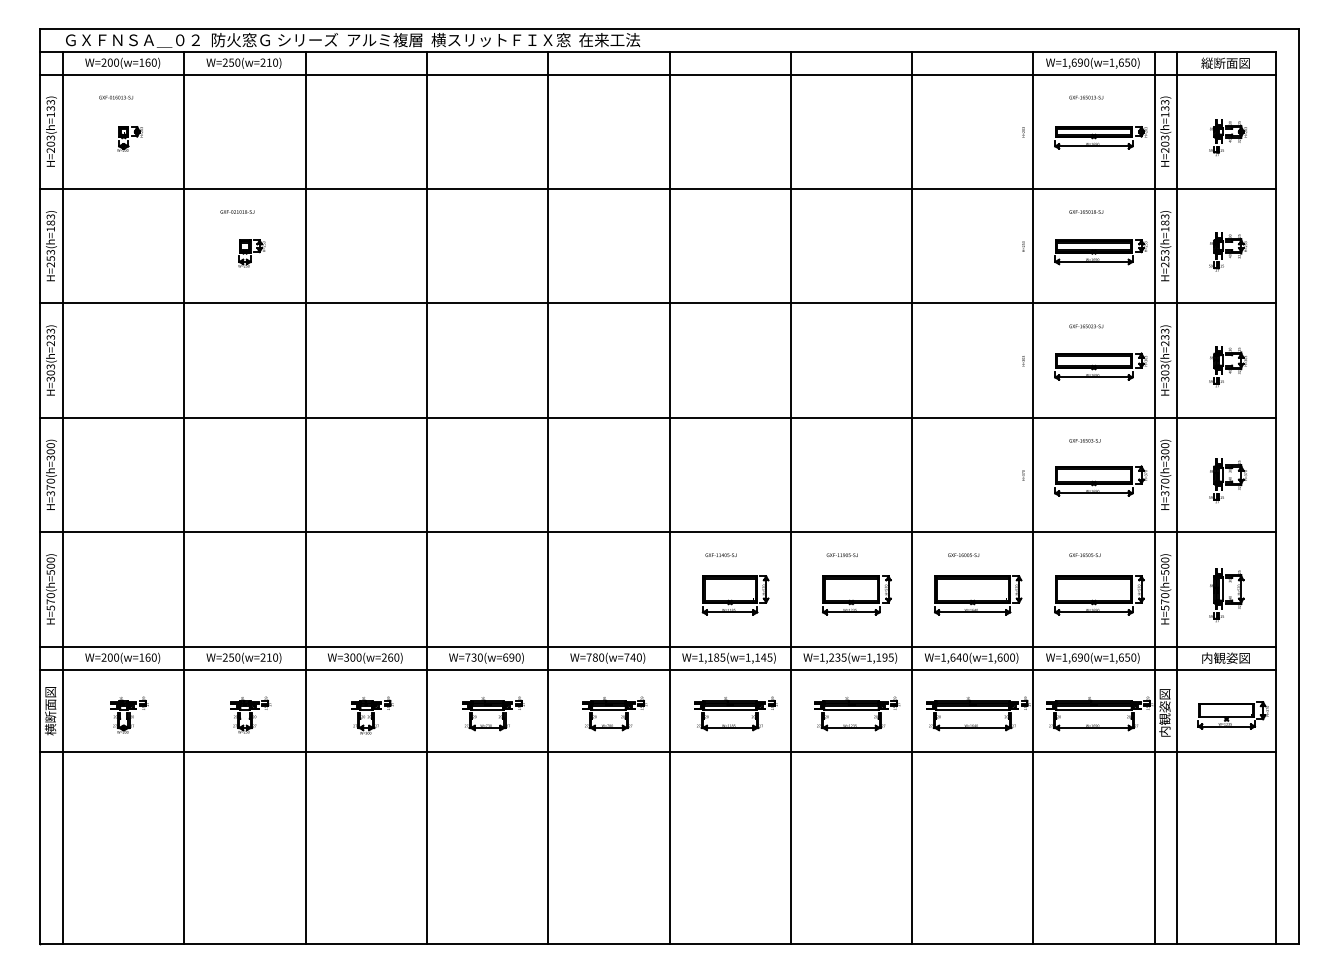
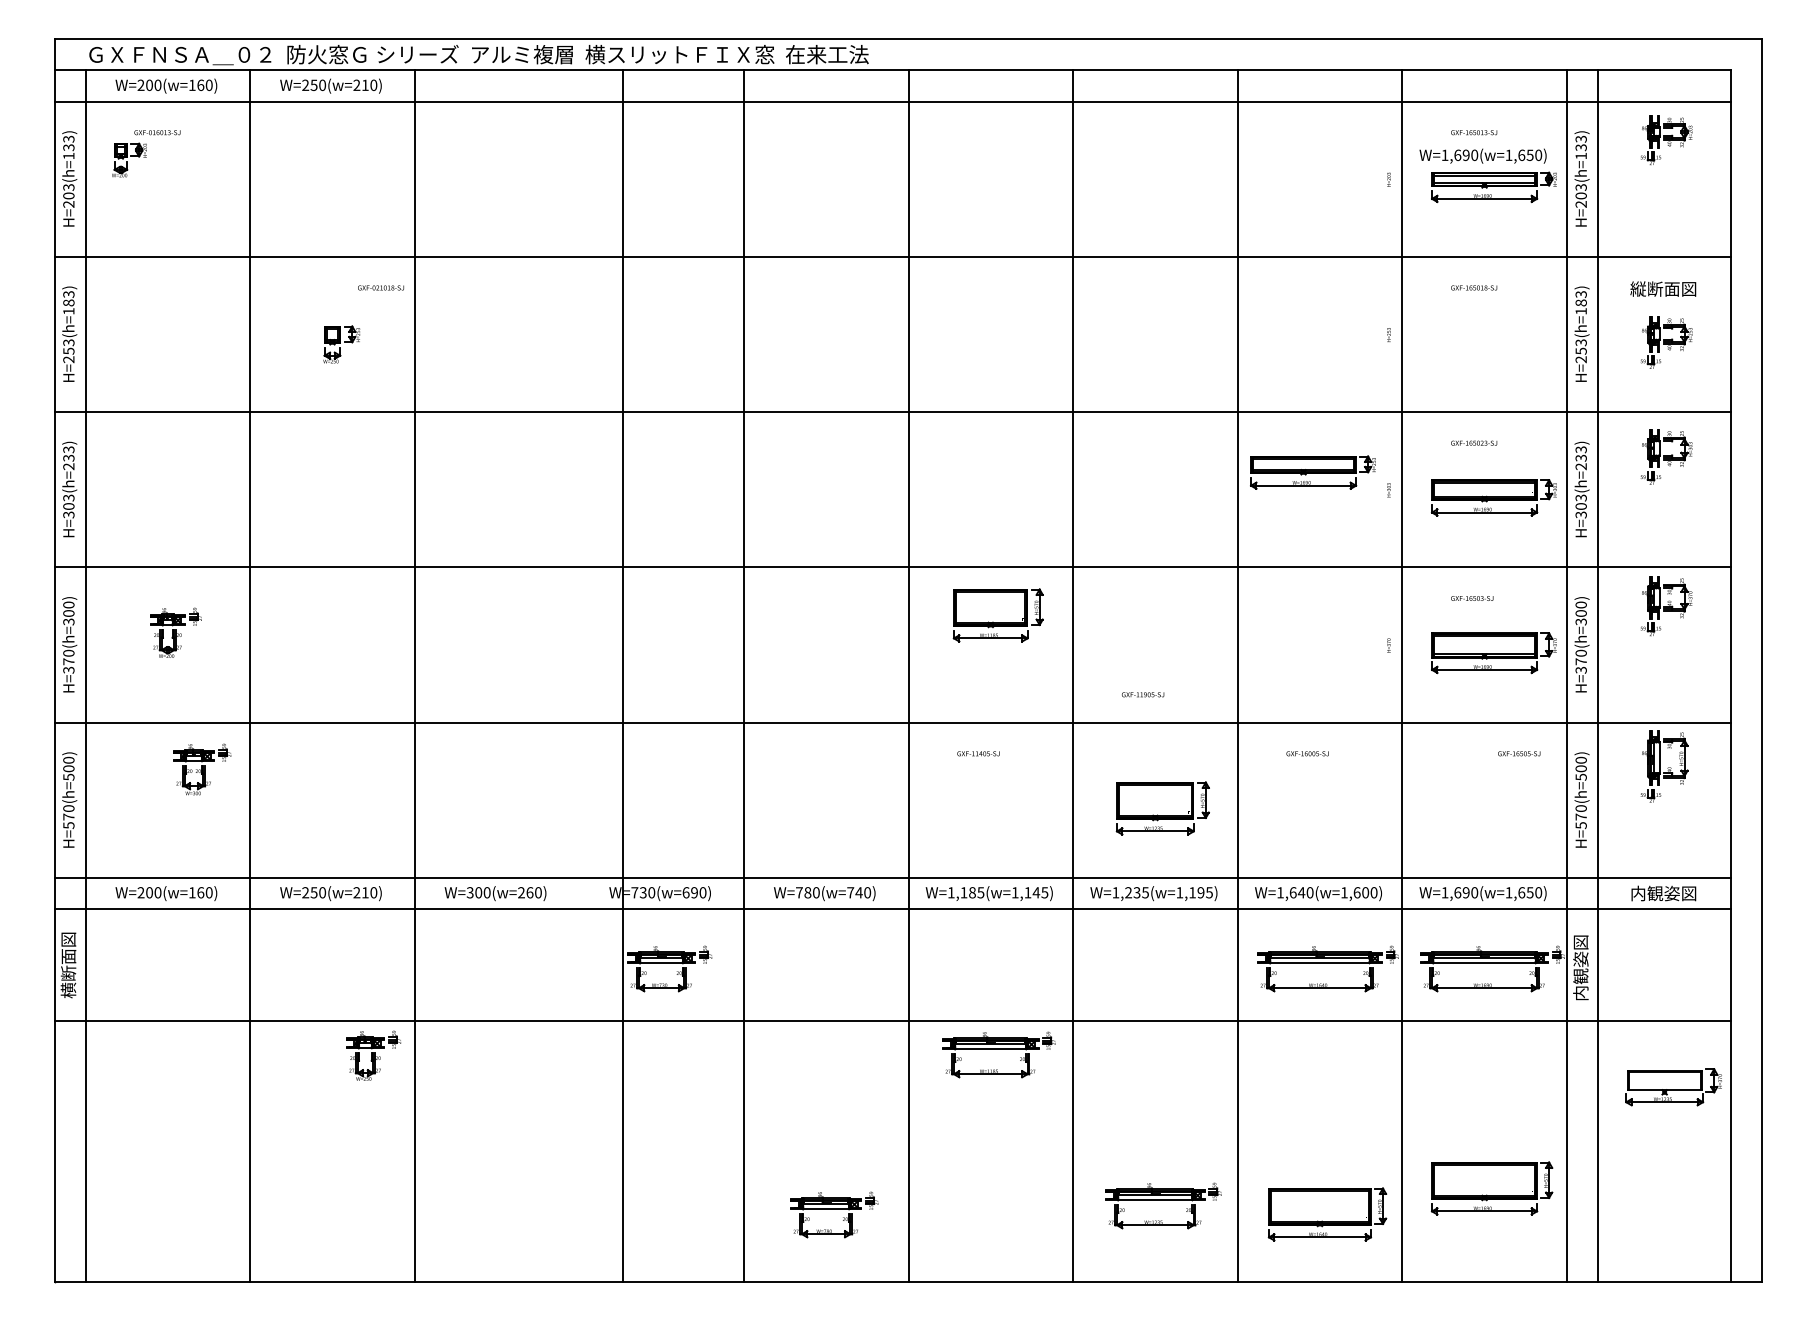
text: (1092, 62) -> (1482, 155), moved
text: (1225, 62) -> (1663, 288), moved
part: (1227, 137) -> (1666, 140), moved
part: (130, 138) -> (129, 159), moved
text: (237, 211) -> (381, 287), moved
part: (1100, 252) -> (1312, 472), moved
part: (1227, 366) -> (1666, 456), moved
part: (1227, 481) -> (1666, 606), moved
line: (427, 497) -> (623, 675), moved
text: (842, 555) -> (1143, 694), moved
text: (1085, 555) -> (1519, 753), moved
part: (735, 595) -> (997, 615), moved
part: (978, 595) -> (1327, 1214), moved
part: (1099, 595) -> (1491, 1188), moved
part: (1226, 595) -> (1664, 766), moved
part: (614, 713) -> (834, 1214), moved
part: (735, 713) -> (998, 1054), moved
part: (857, 713) -> (1163, 1205), moved
part: (129, 714) -> (175, 632), moved
part: (250, 714) -> (373, 1055), moved
part: (372, 715) -> (202, 769), moved
part: (1233, 715) -> (1673, 1087), moved

